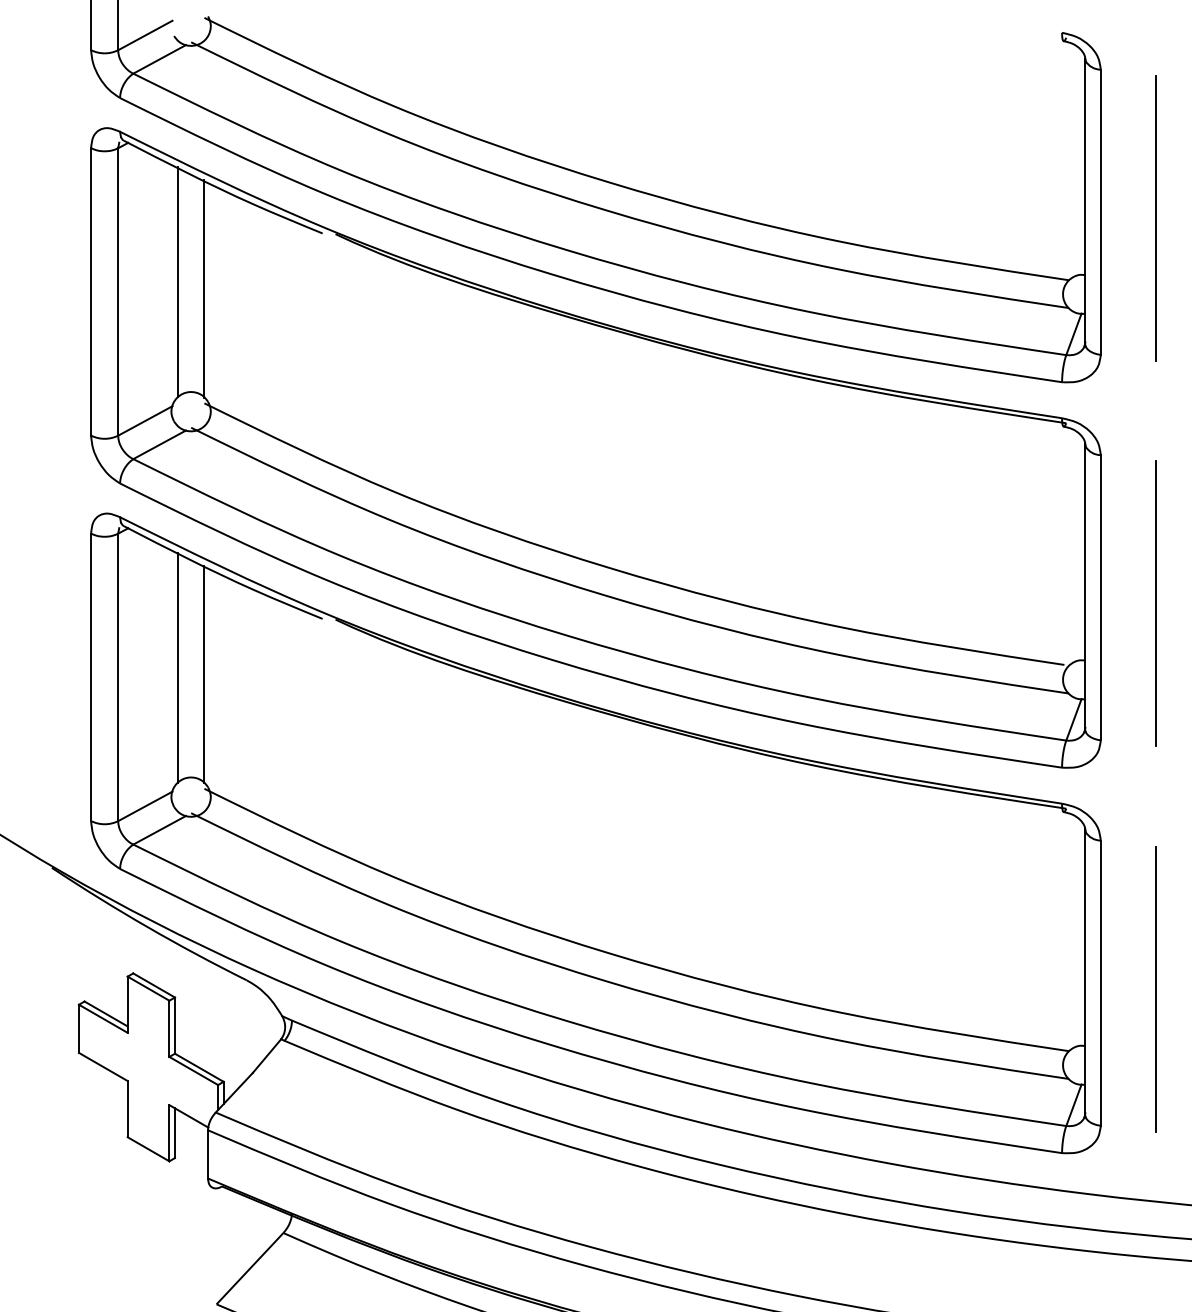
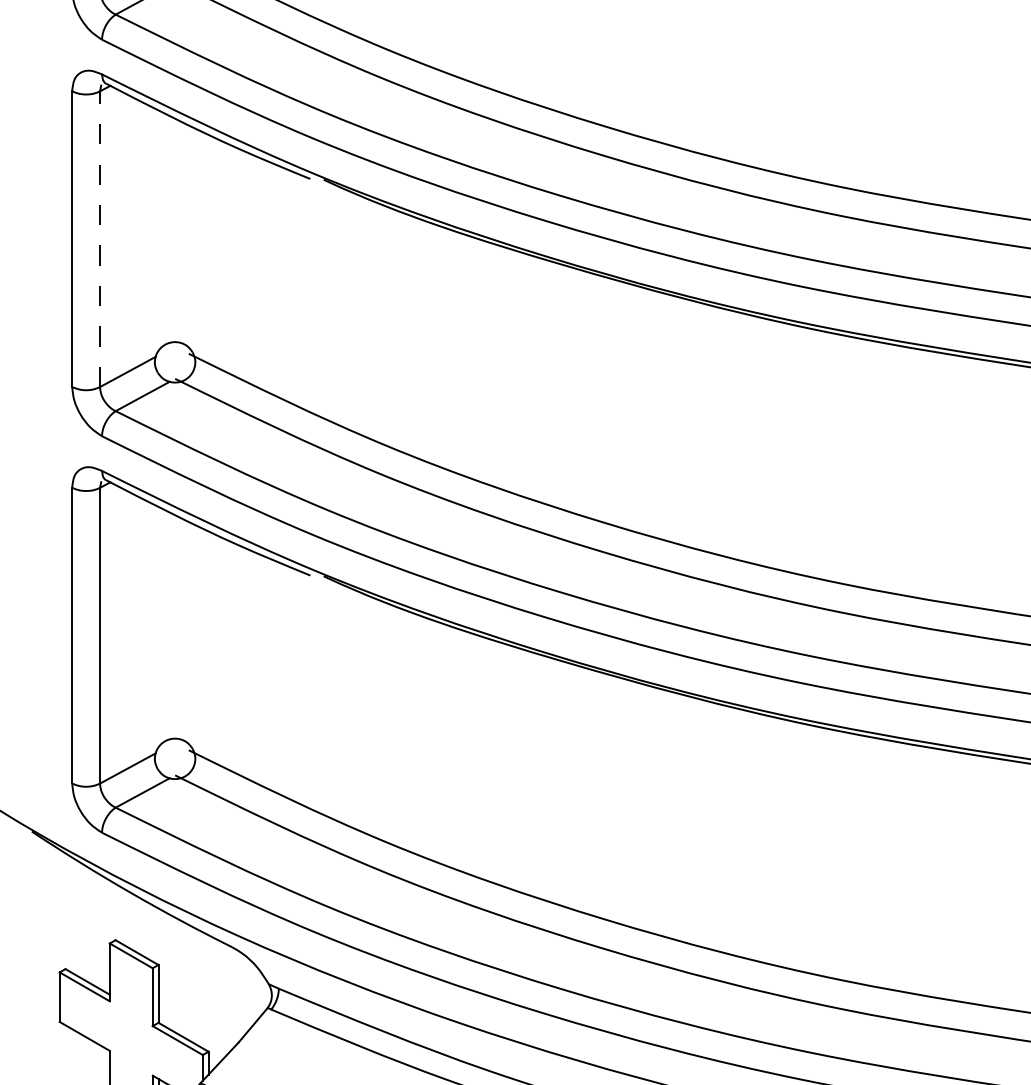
line: (177, 282) -> (161, 229), removed
line: (204, 288) -> (188, 235), removed
line: (118, 292) -> (100, 239), solid -> dashed
line: (177, 667) -> (161, 625), removed
line: (204, 674) -> (188, 632), removed

